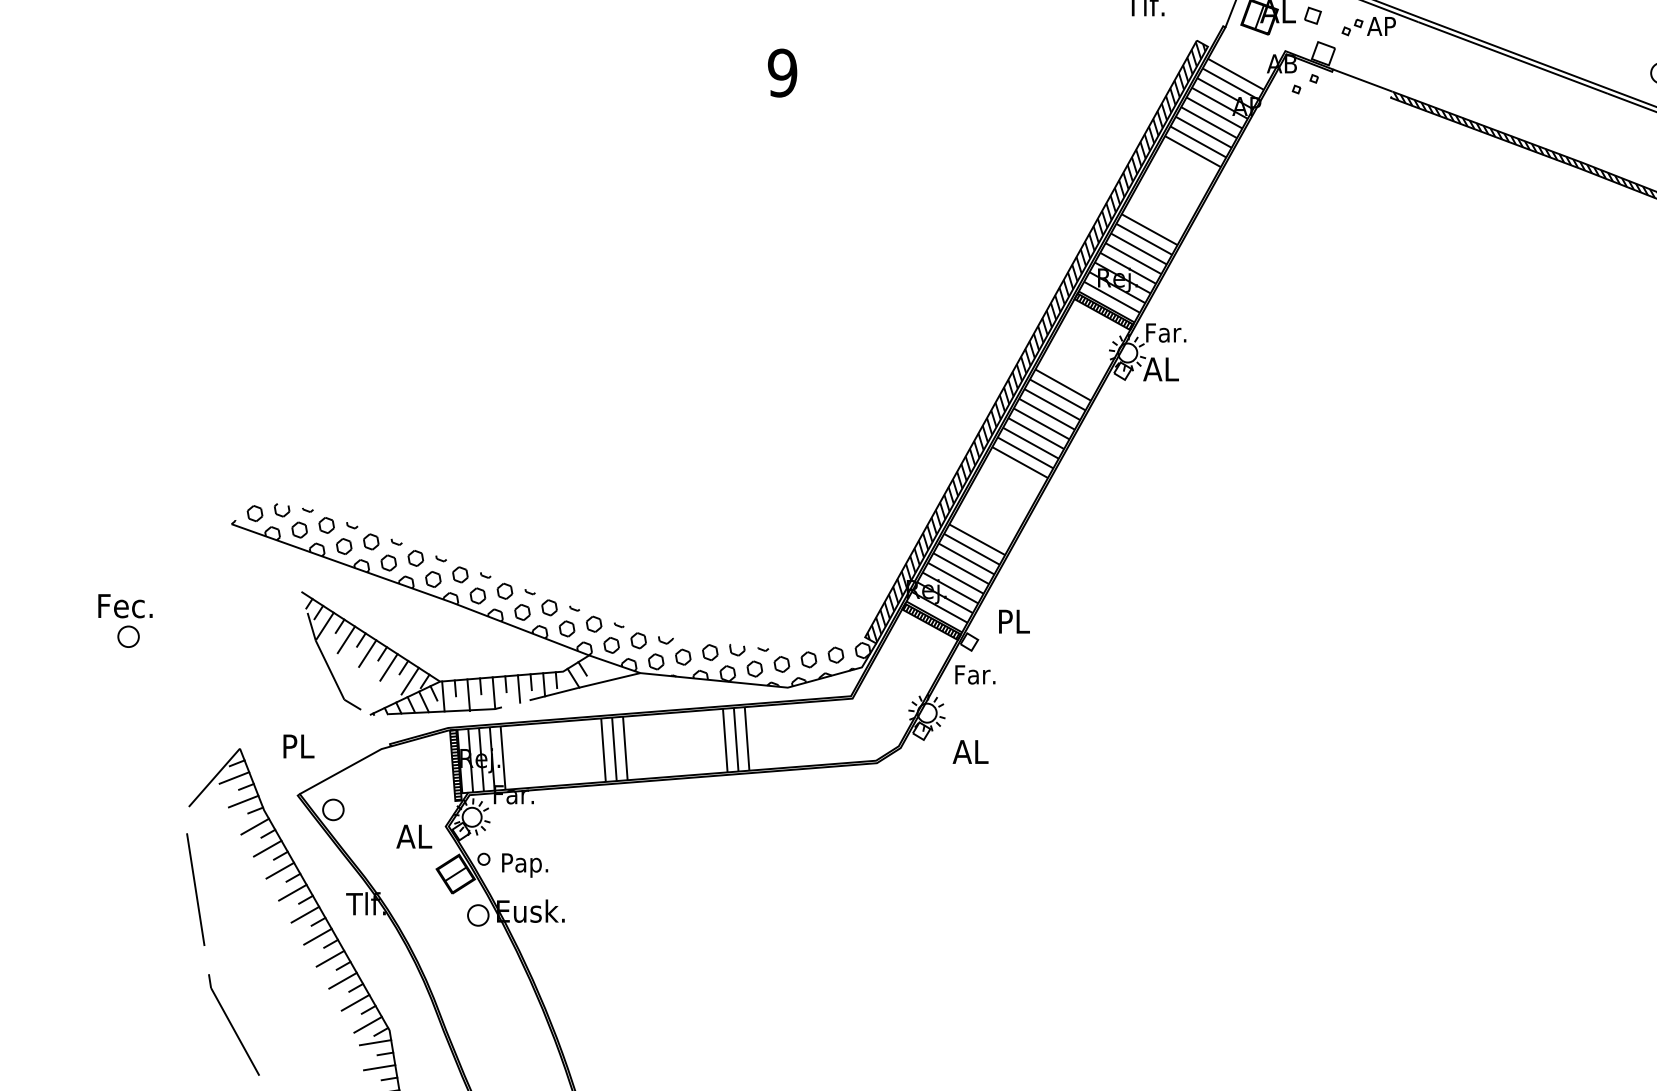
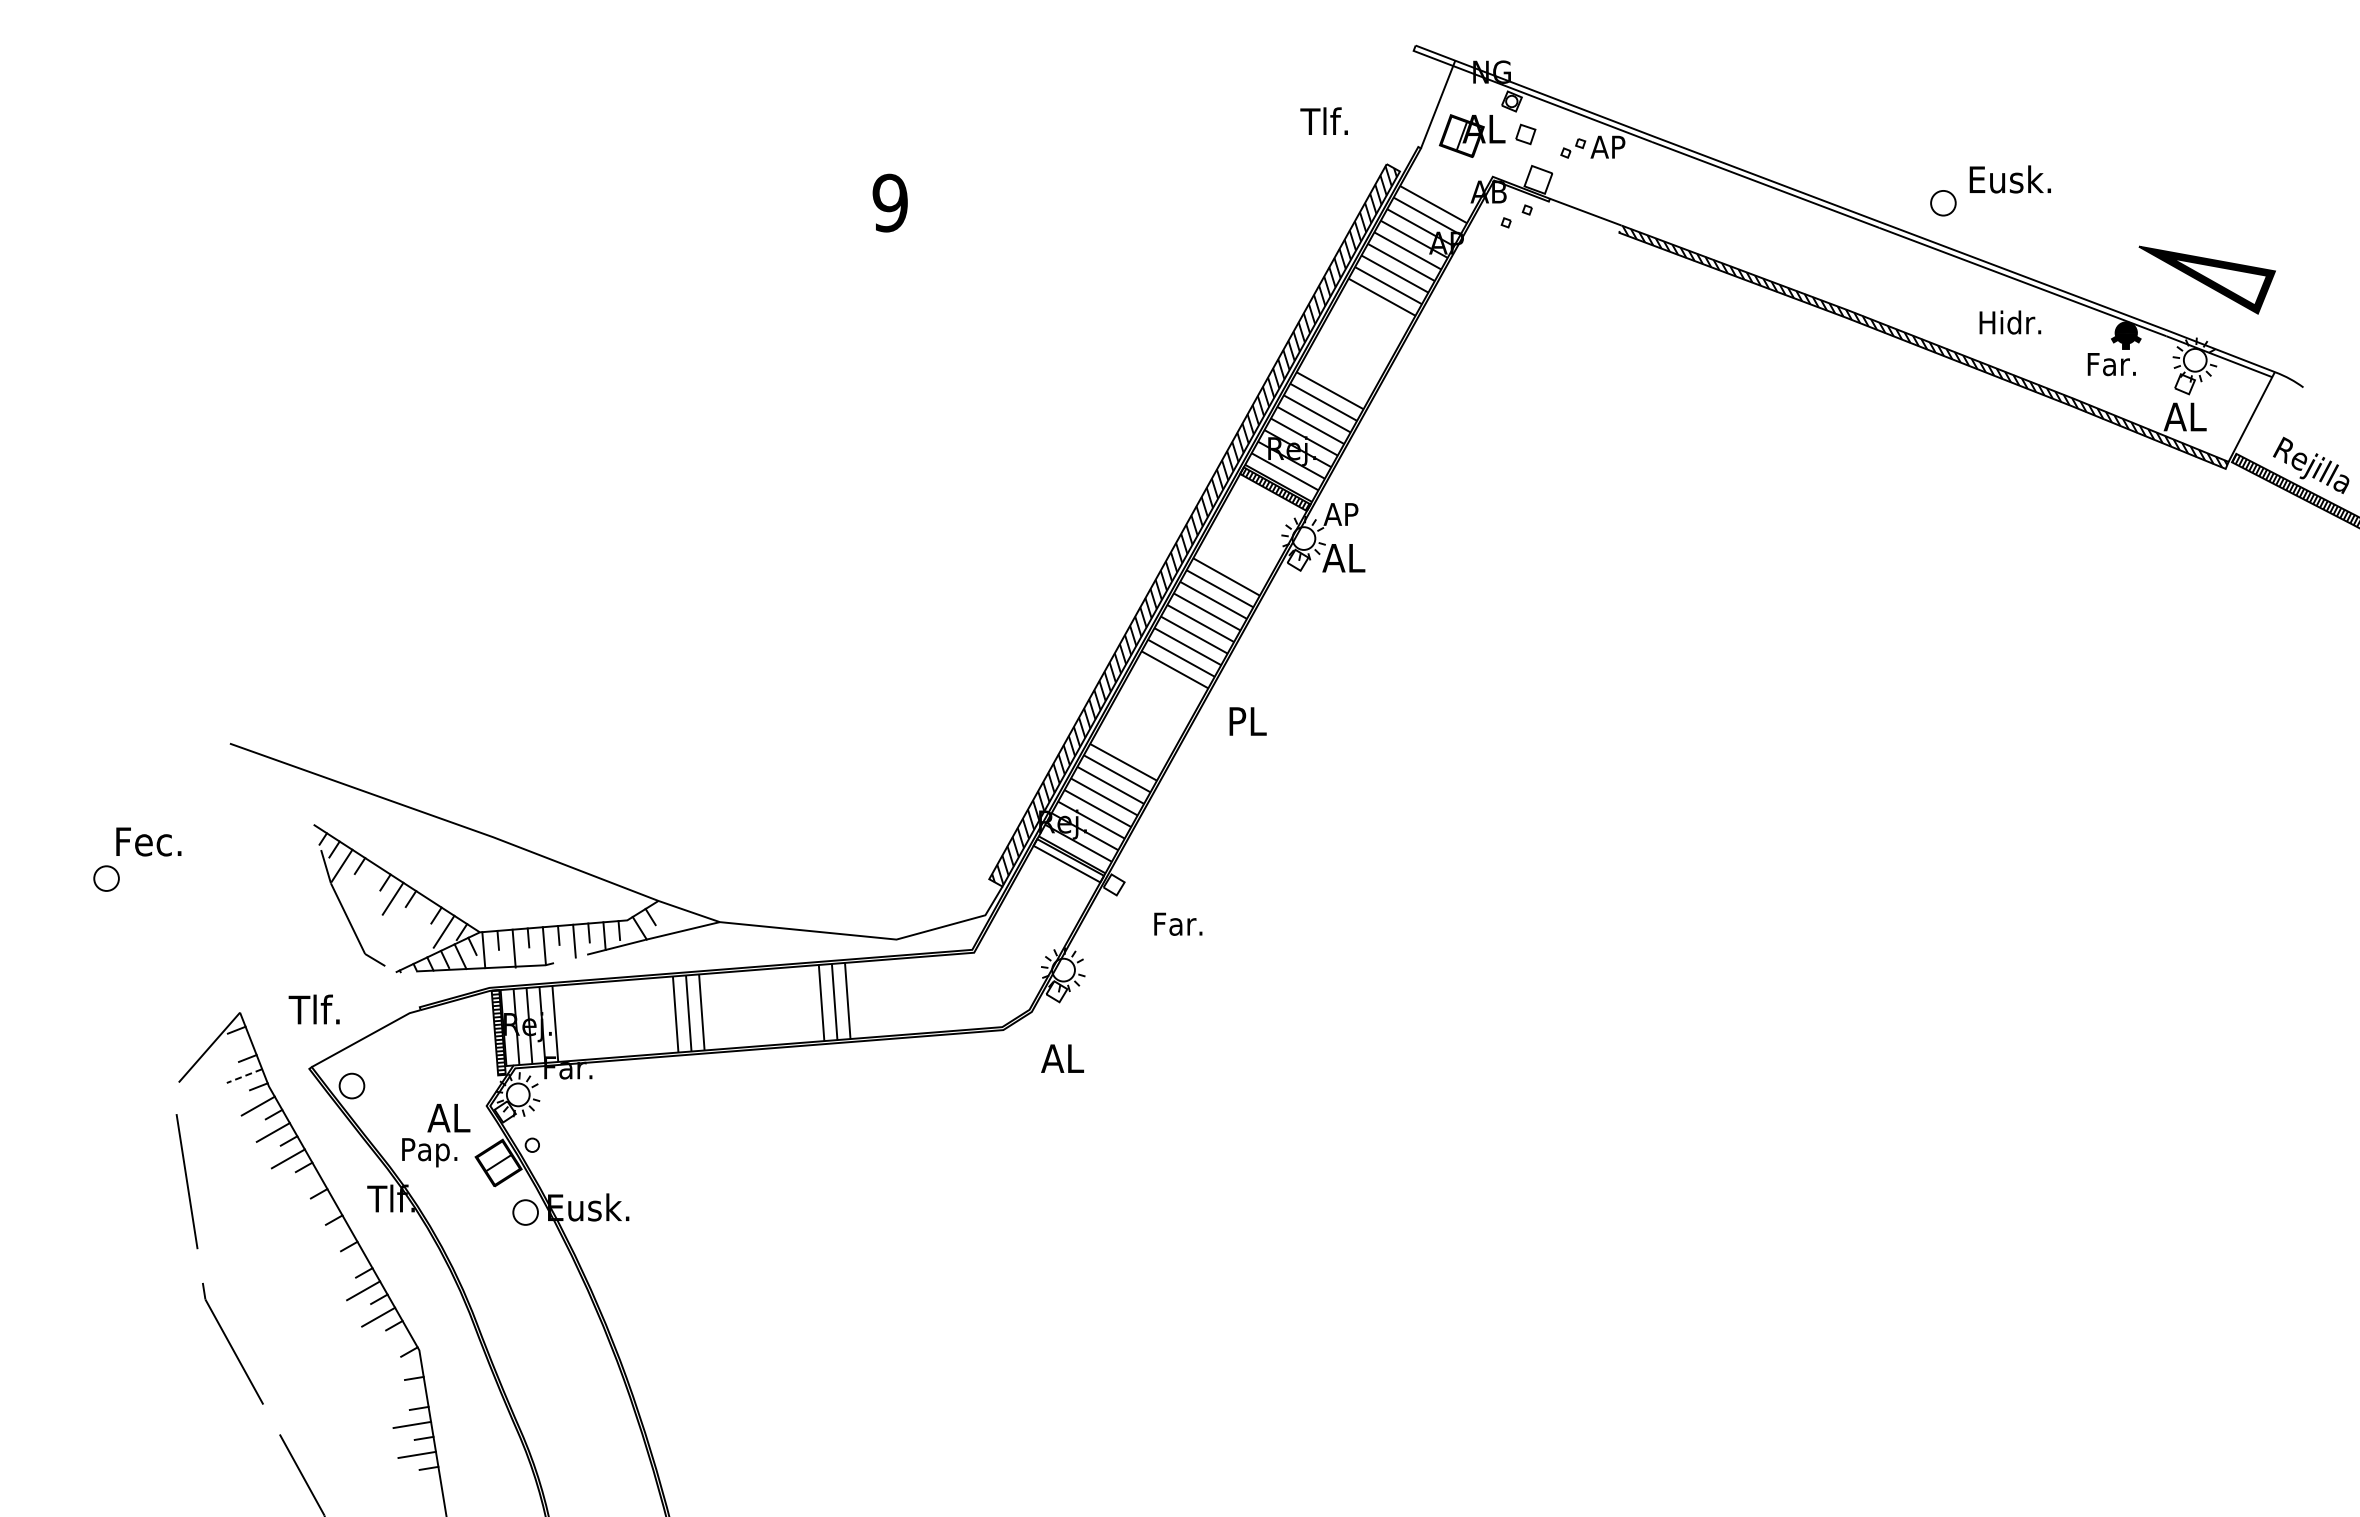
text: (1164, 332) -> (1348, 514), Far. -> AP
hatch: (550, 594) -> (612, 828), removed
text: (125, 605) -> (148, 841), moved
hatch: (931, 621) -> (1068, 860), removed
text: (1013, 621) -> (1247, 721), moved
line: (346, 640) -> (367, 882), removed
line: (388, 667) -> (418, 915), removed
text: (975, 674) -> (1178, 923), moved
text: (301, 746) -> (313, 1009), PL -> Tlf.
text: (970, 751) -> (1062, 1058), moved
line: (234, 777) -> (233, 1047), removed
line: (243, 801) -> (244, 1076), solid -> dashed
text: (524, 865) -> (429, 1152), moved
line: (292, 892) -> (302, 1184), removed
line: (304, 914) -> (317, 1211), removed
line: (317, 936) -> (333, 1237), removed
line: (330, 958) -> (348, 1264), removed
line: (368, 1024) -> (393, 1343), removed
line: (375, 1042) -> (402, 1364), removed
line: (379, 1067) -> (407, 1394), removed

